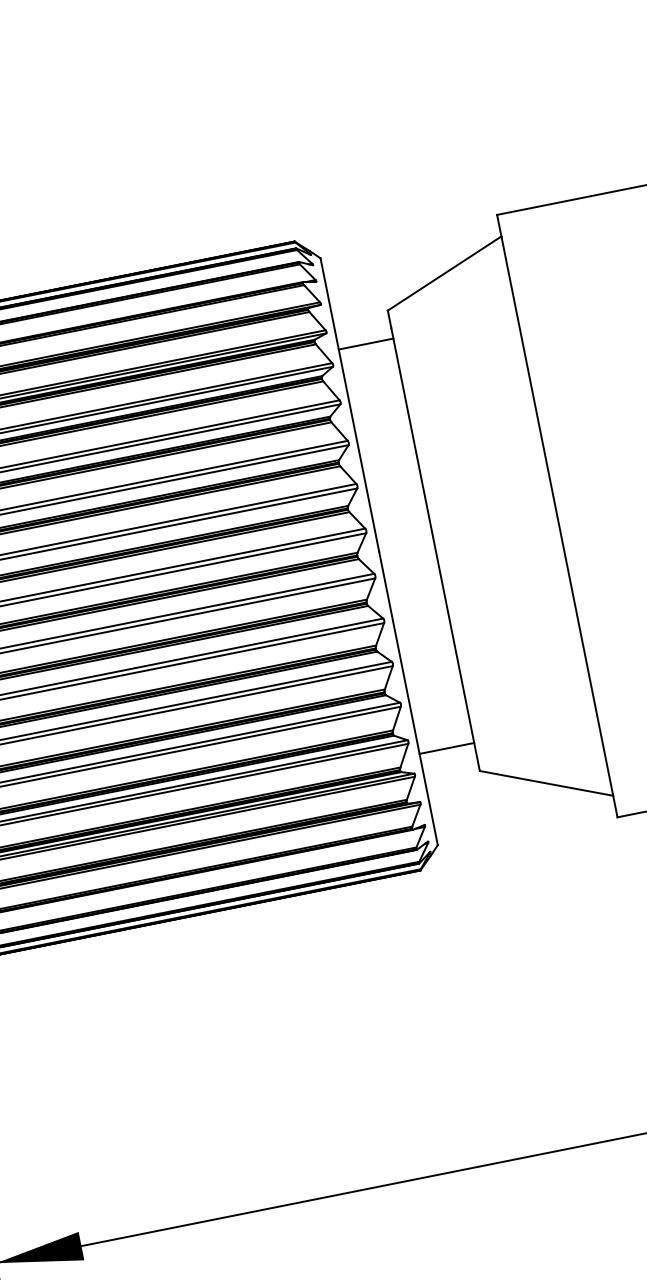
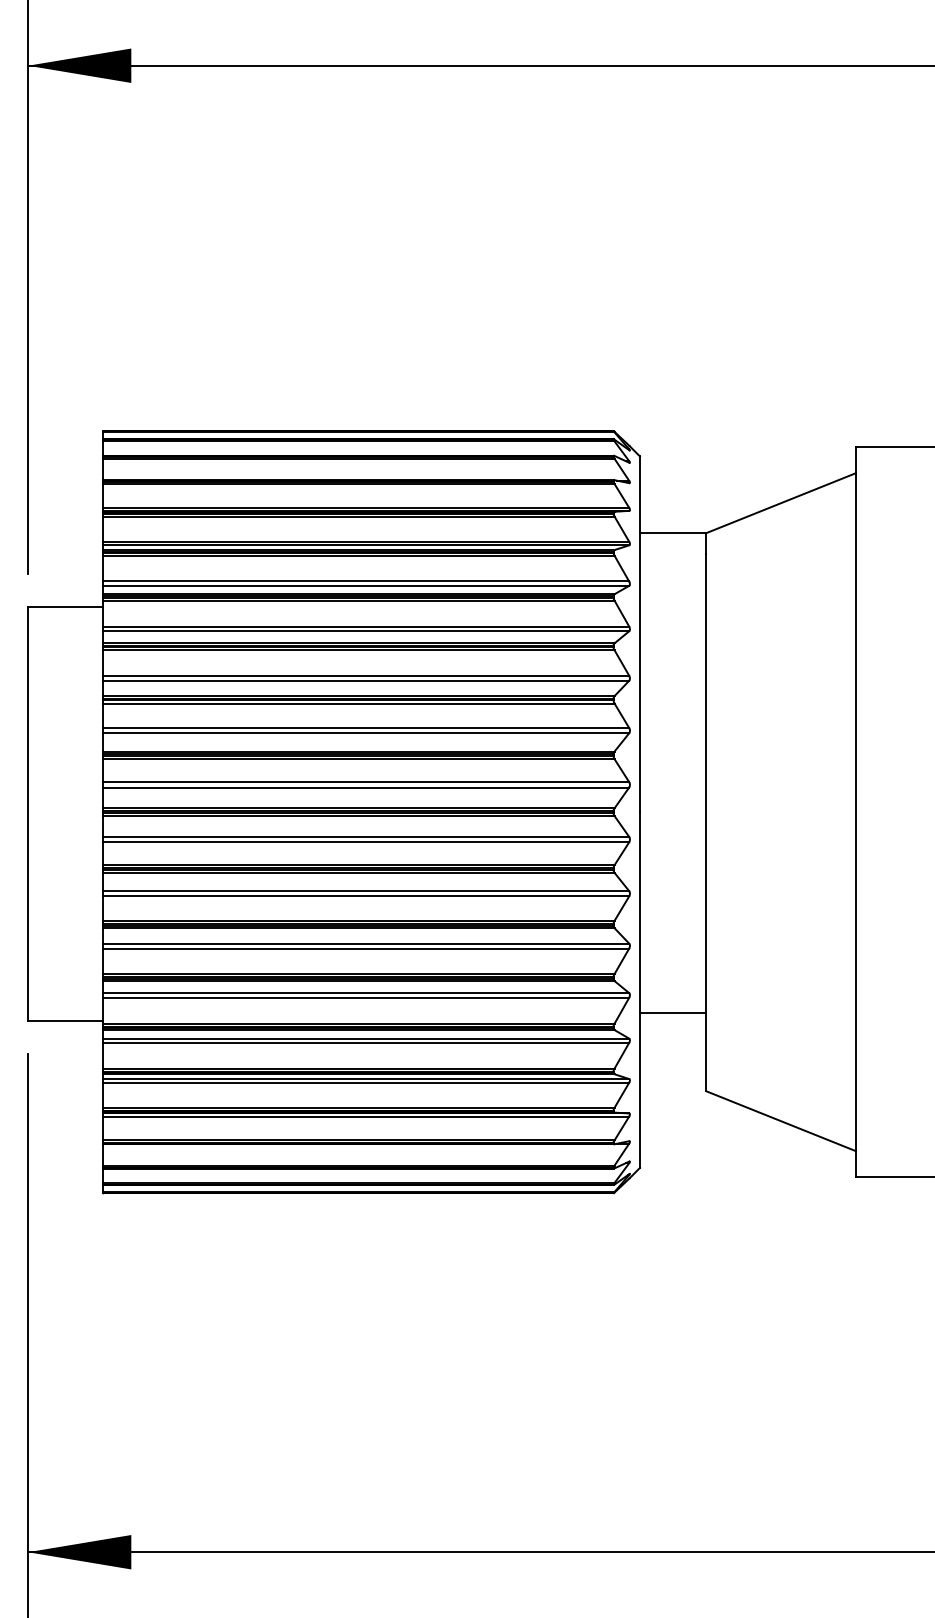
line: (366, 344) -> (673, 533), moved
line: (447, 748) -> (673, 1013), moved

